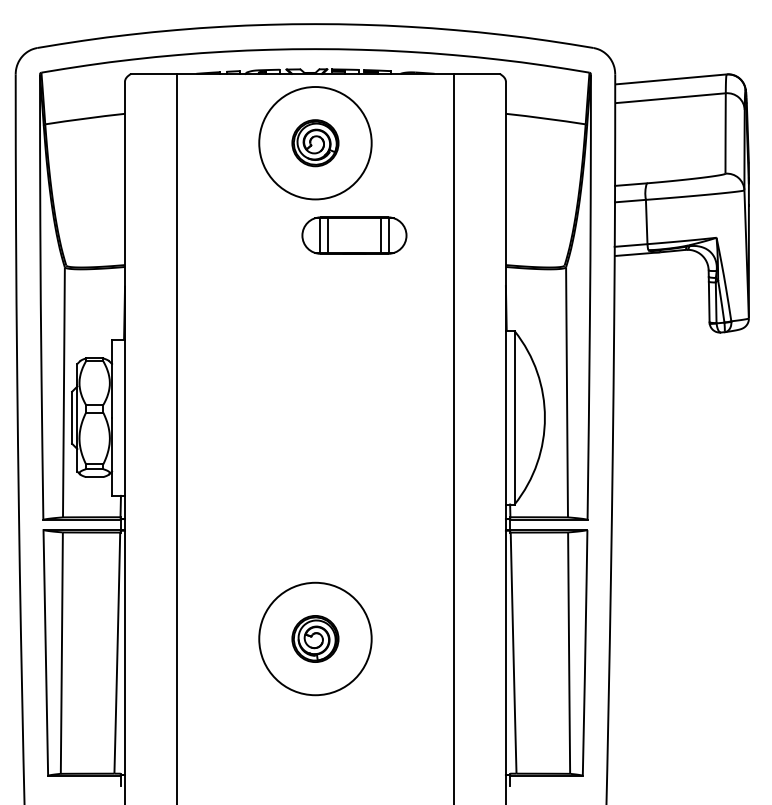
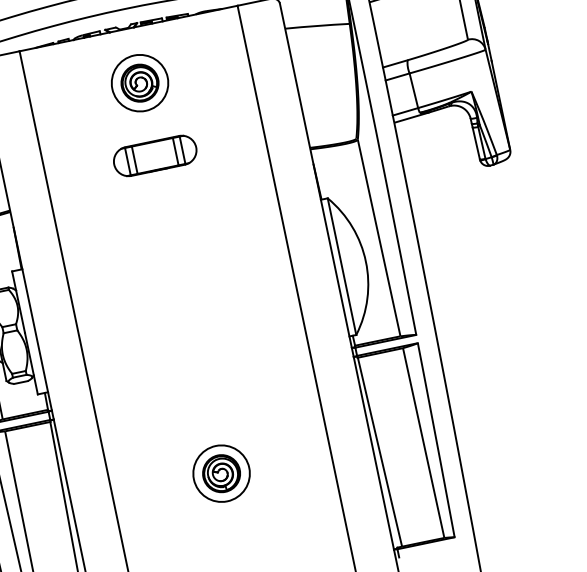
circle: (315, 143) -> (140, 83), size x0.62
part: (354, 235) -> (155, 155), moved
circle: (315, 638) -> (221, 473), size x0.62

